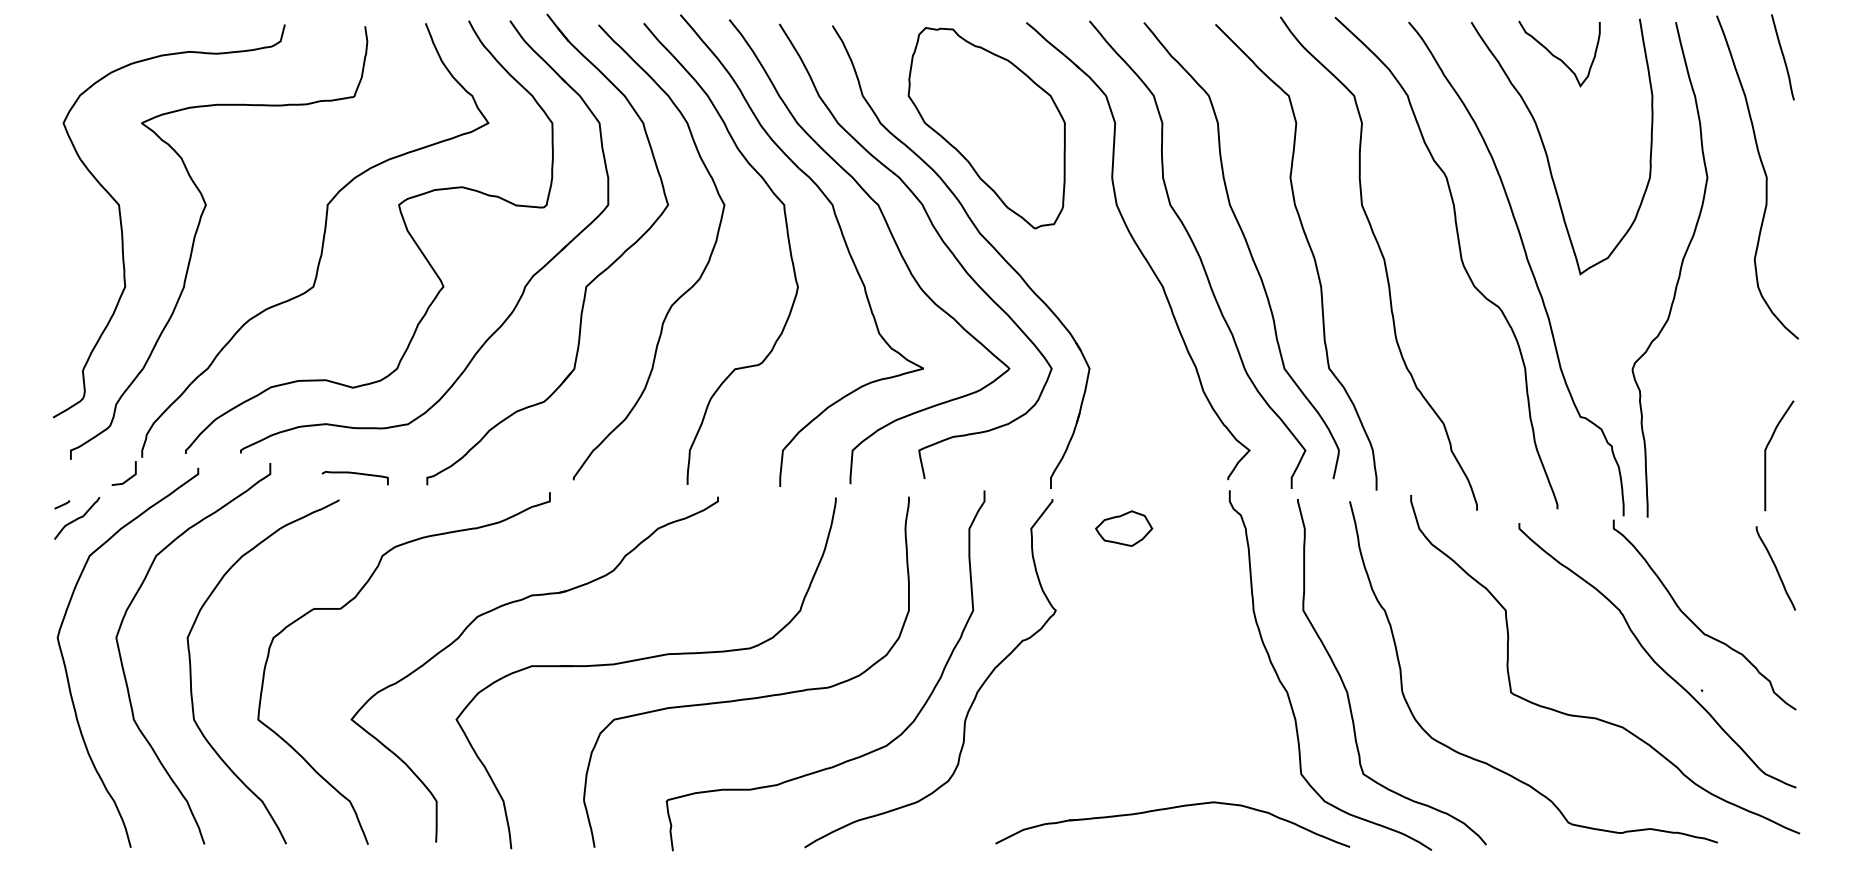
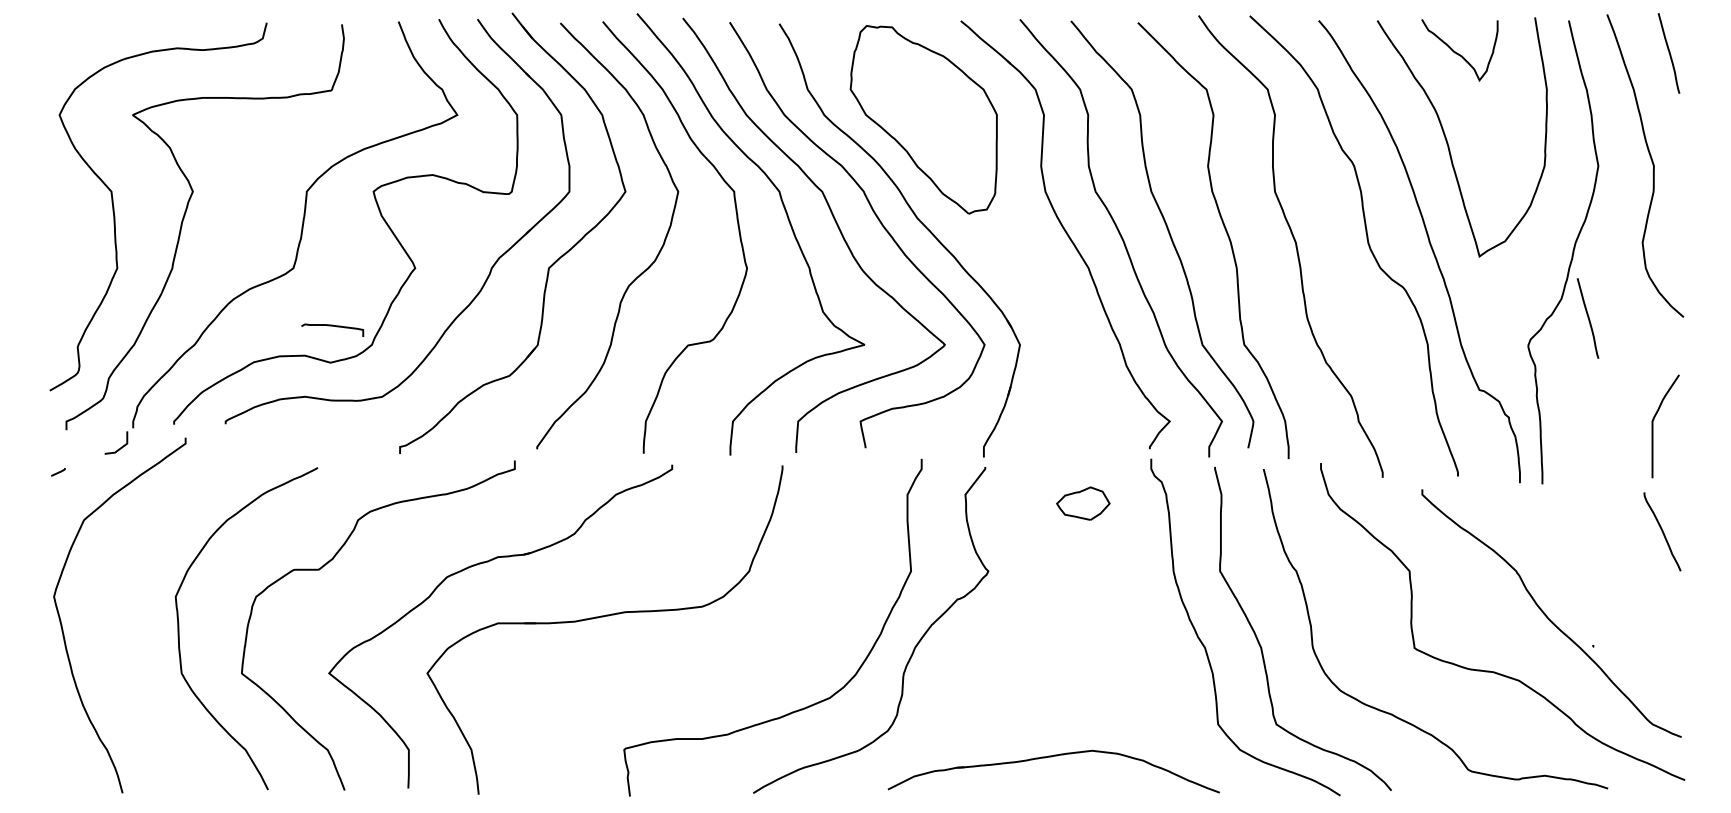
curve: (1695, 340) -> (1587, 318), added
curve: (355, 474) -> (332, 326), moved
curve: (77, 517) -> (72, 484), removed
part: (1124, 528) -> (1083, 503), moved
curve: (1694, 623) -> (1586, 583), removed
curve: (124, 668) -> (116, 625), removed
curve: (751, 697) -> (703, 652), removed
part: (1170, 809) -> (1051, 757), moved

